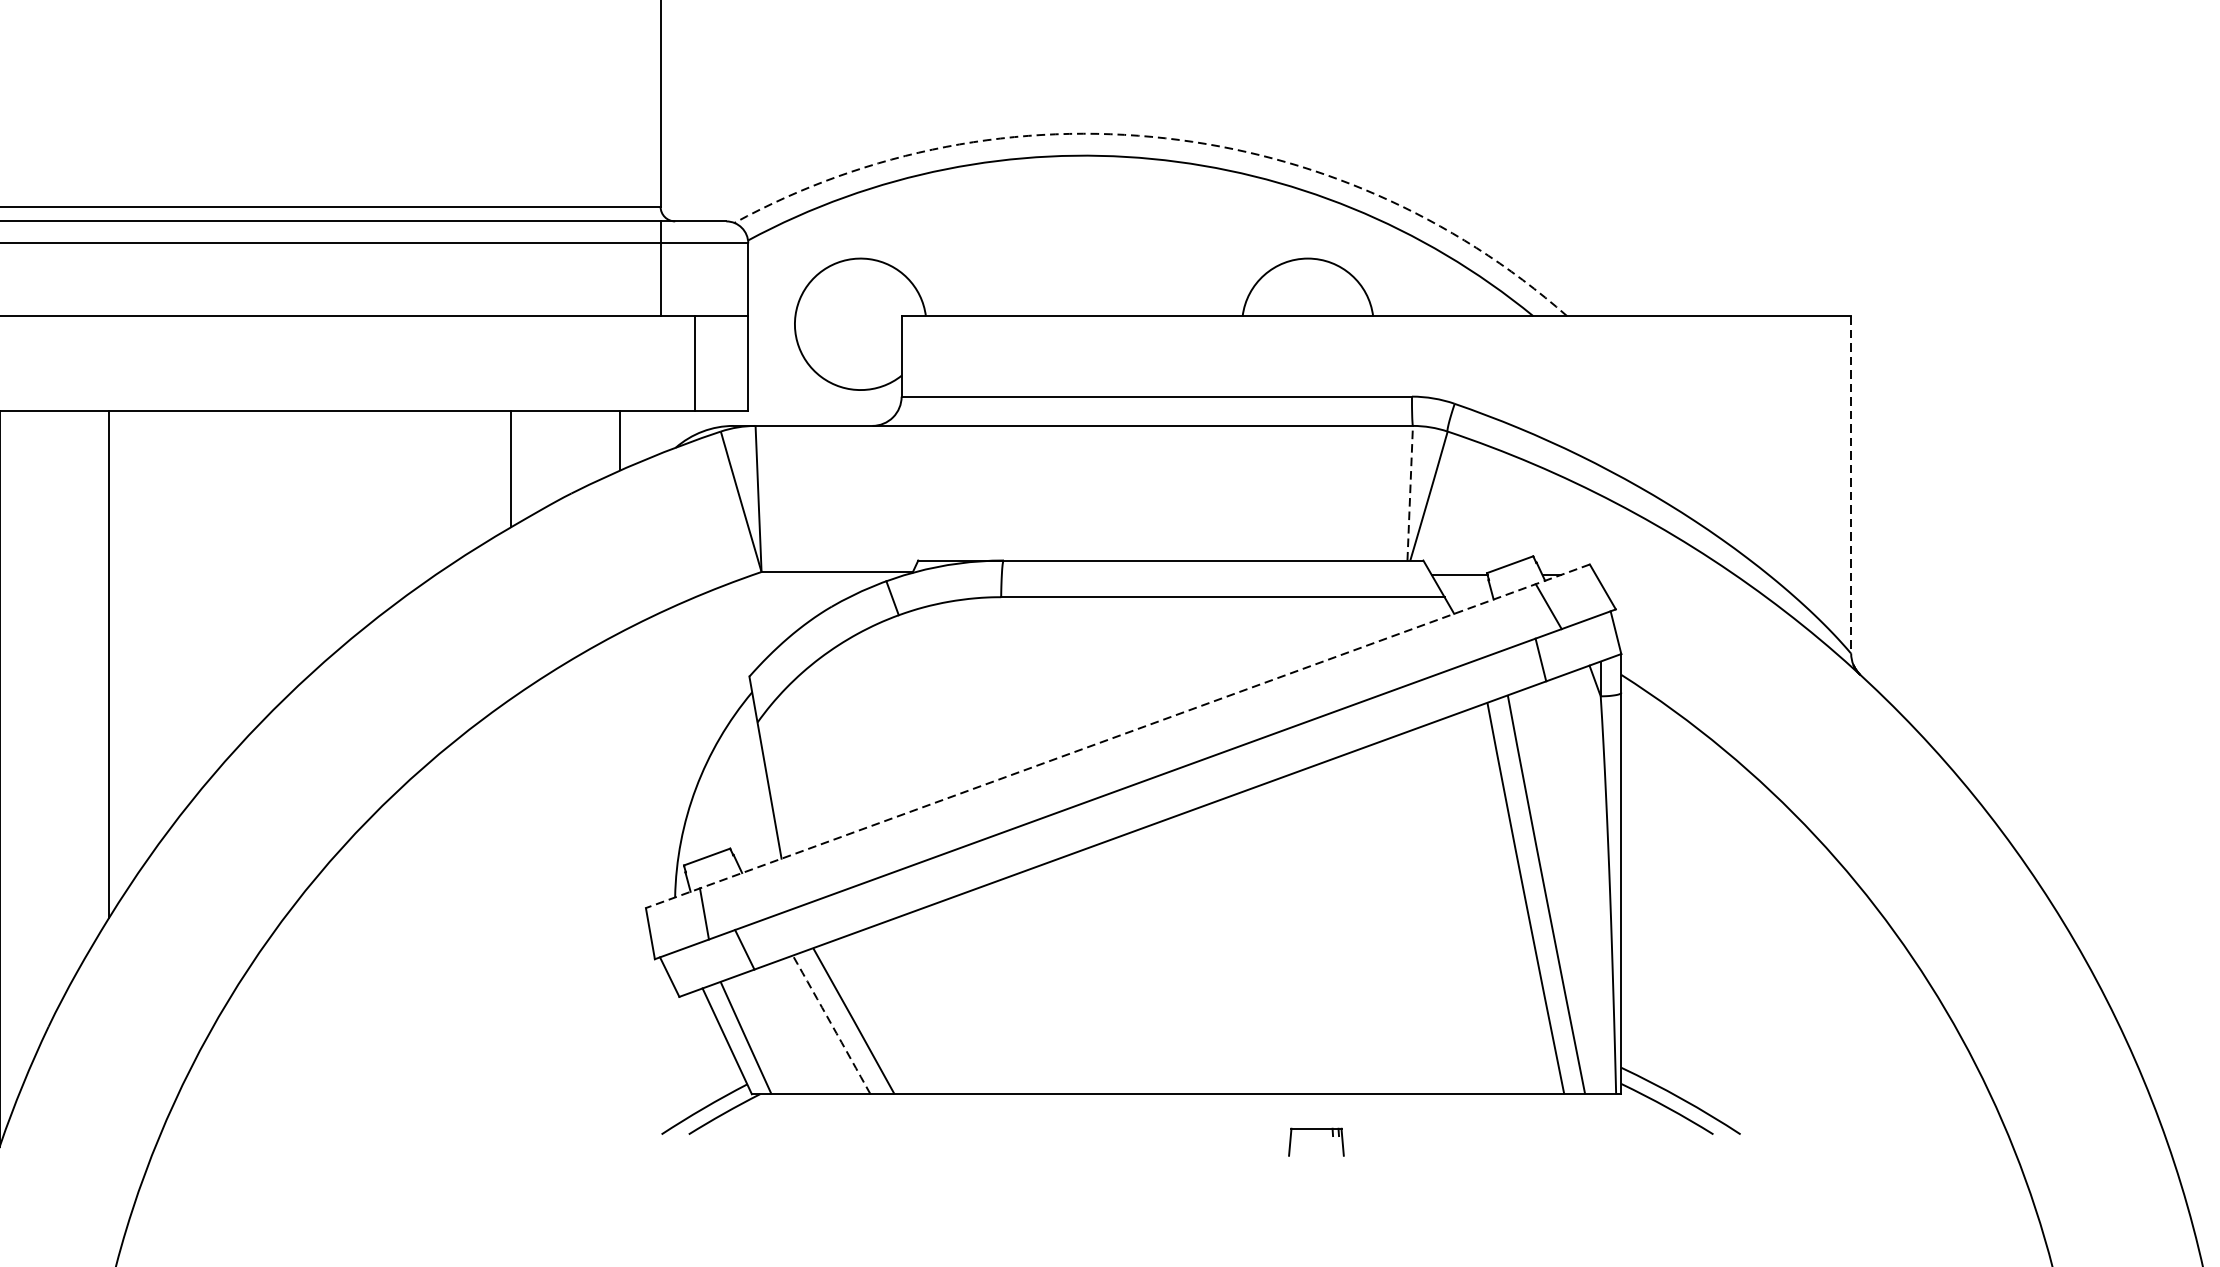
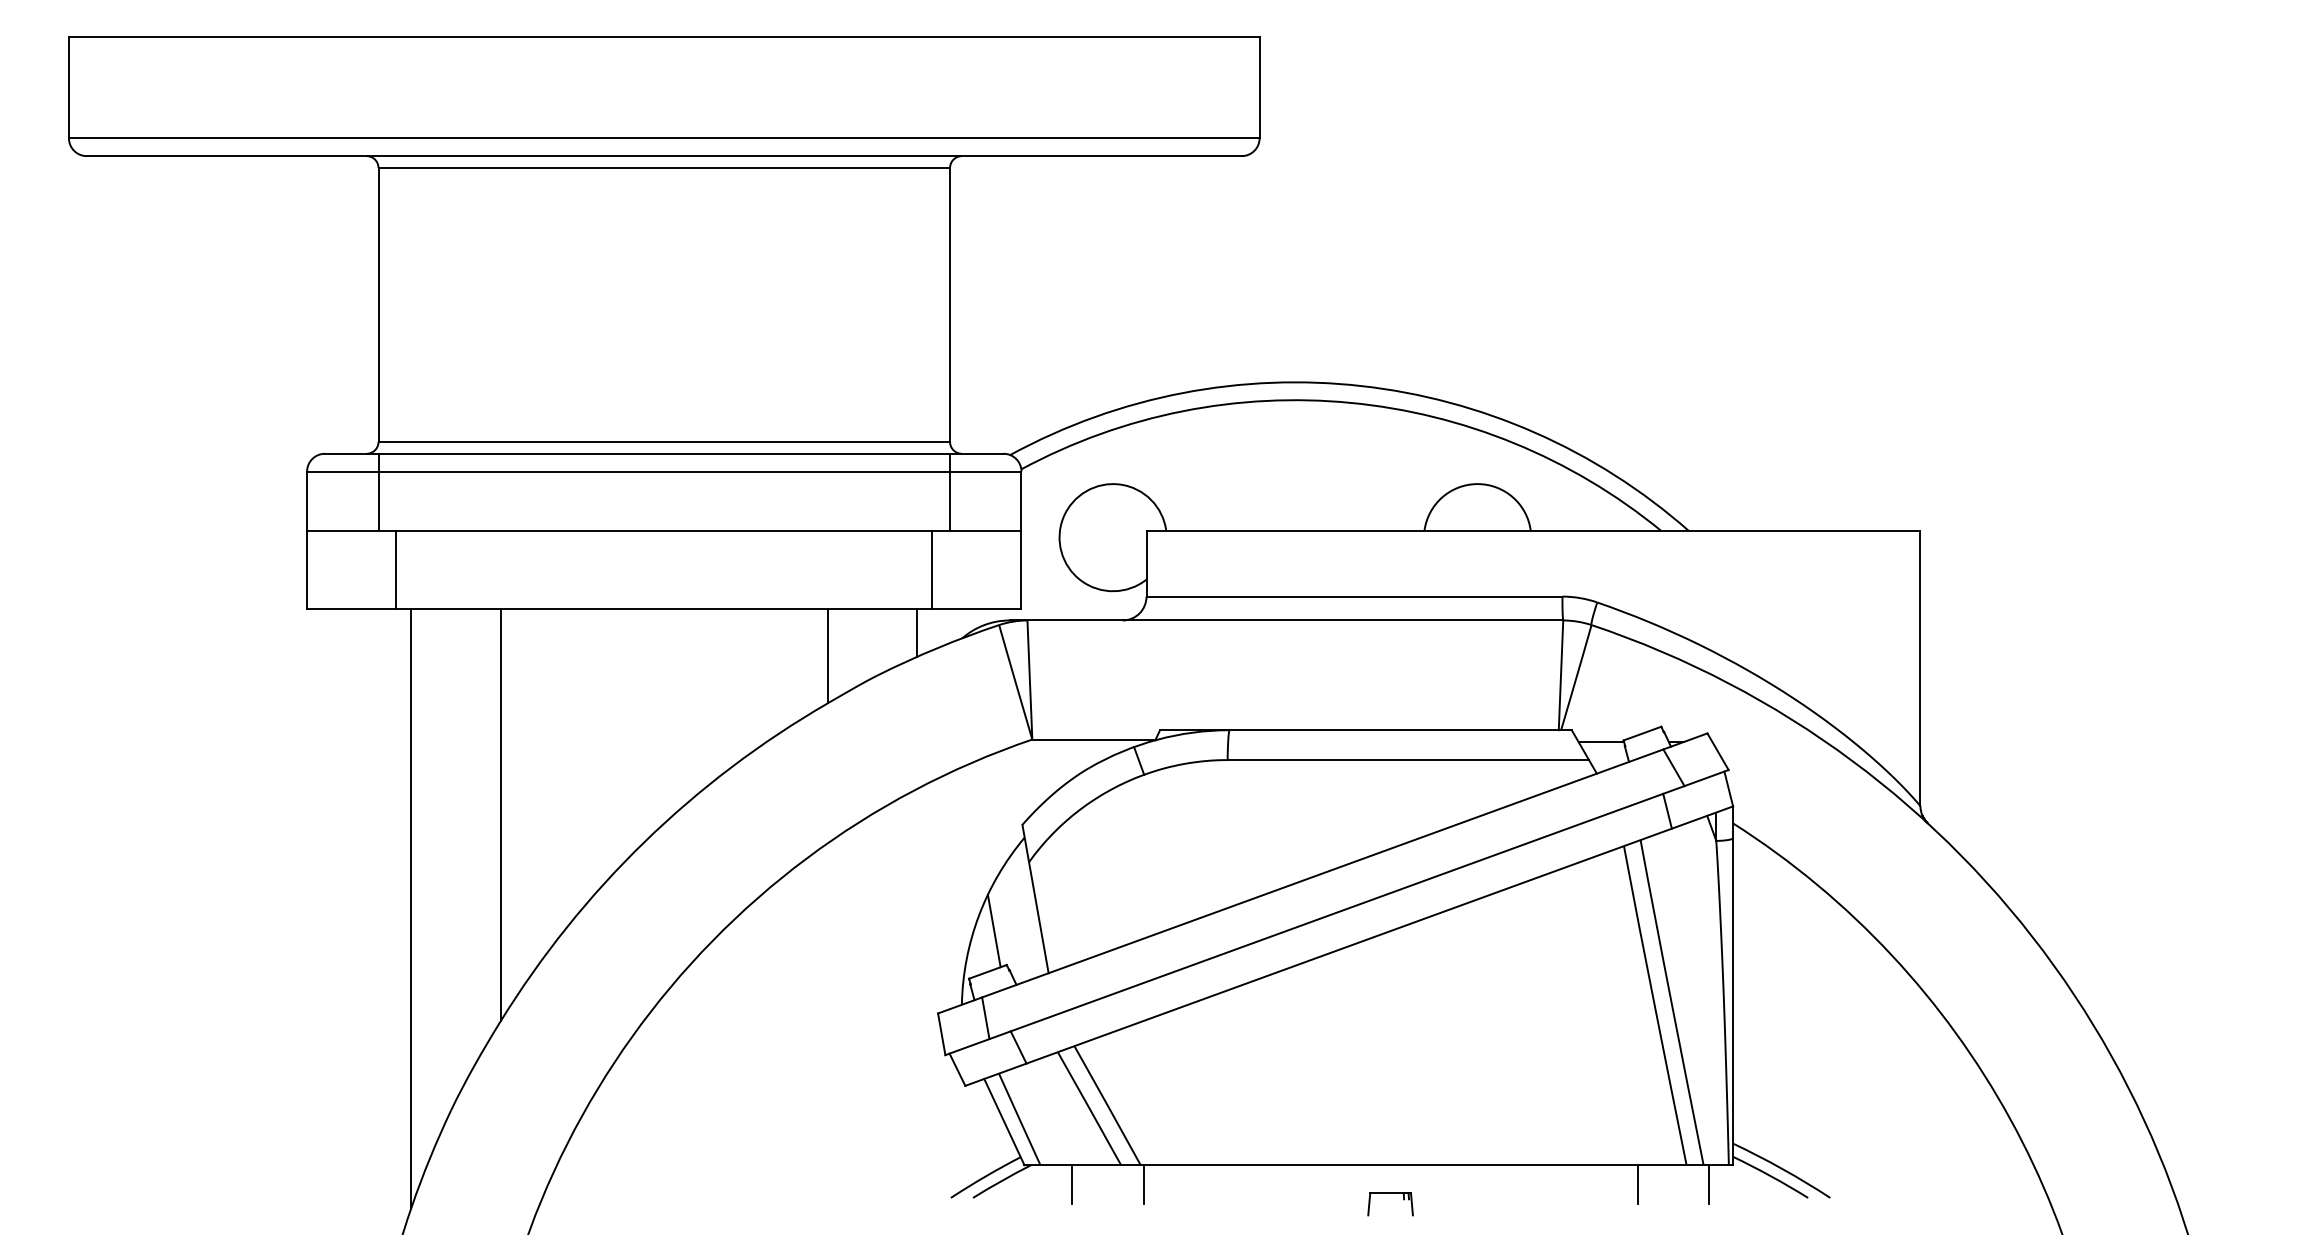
arc: (1165, 138) -> (1361, 386), dashed -> solid
line: (695, 363) -> (932, 569), moved
line: (1851, 486) -> (1920, 669), dashed -> solid
line: (1410, 493) -> (1561, 675), dashed -> solid
line: (1117, 736) -> (1322, 873), dashed -> solid
line: (713, 806) -> (993, 930), added
arc: (831, 1024) -> (1089, 1108), dashed -> solid
line: (810, 1117) -> (1072, 1184), added
line: (897, 1117) -> (1143, 1184), added
line: (1504, 1117) -> (1637, 1184), added
line: (1592, 1117) -> (1709, 1184), added
part: (1316, 1128) -> (1390, 1193), moved

